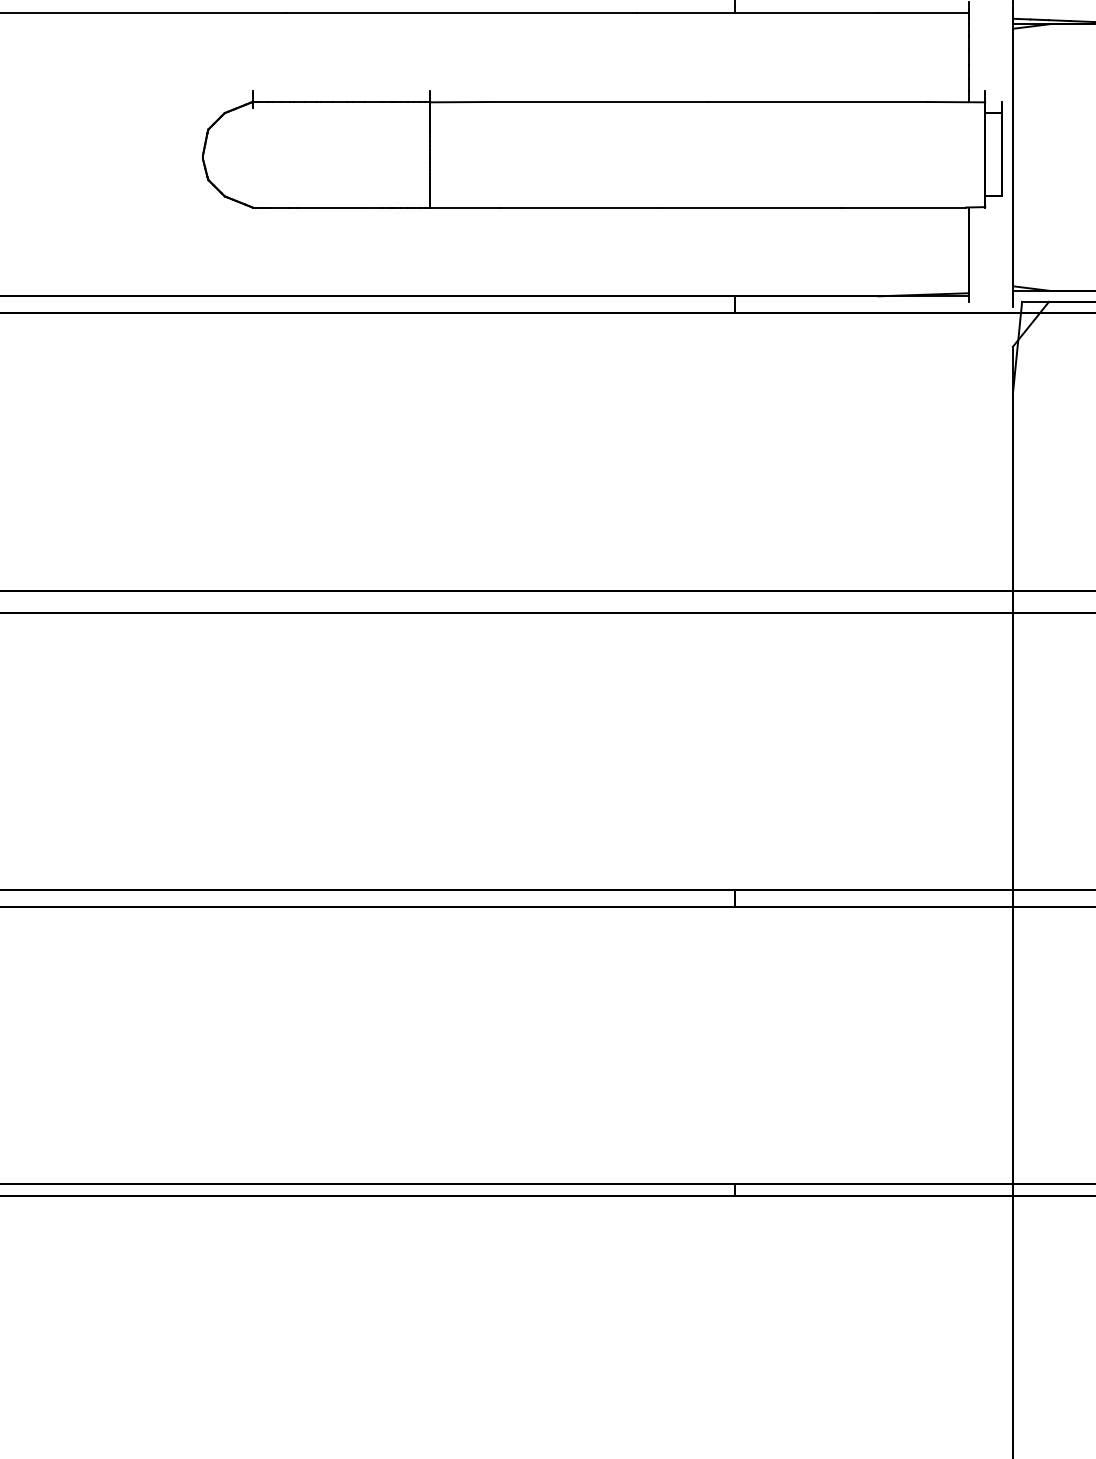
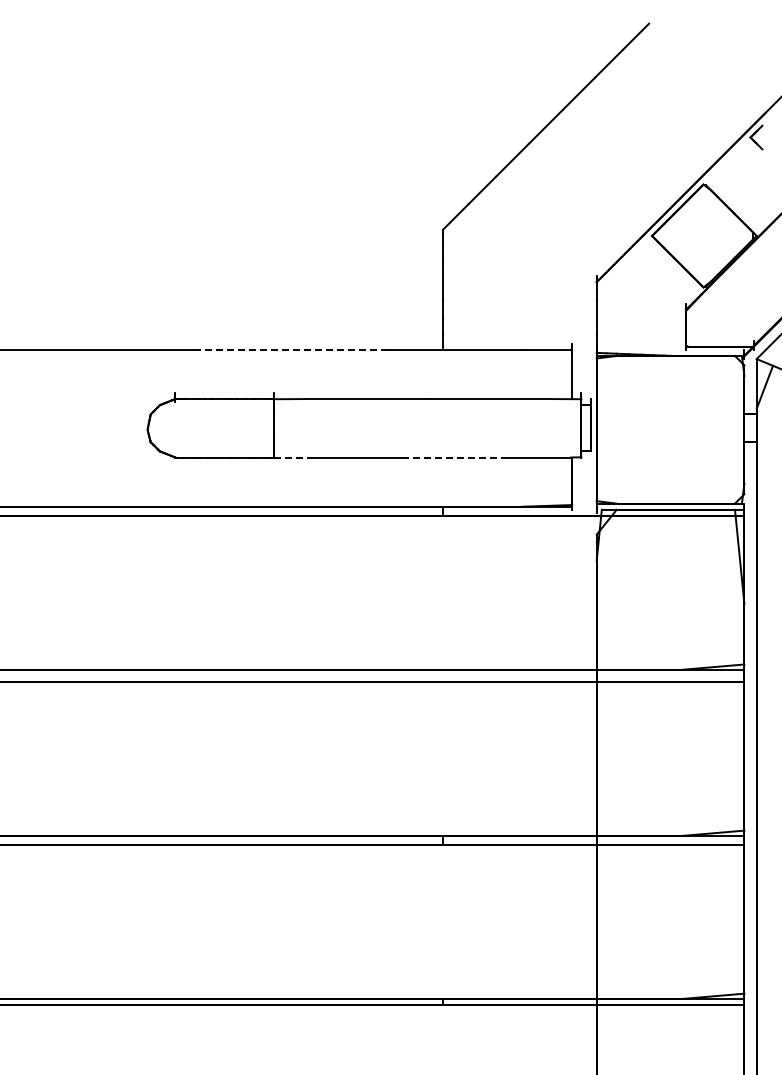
line: (460, 12) -> (290, 349), solid -> dashed
line: (465, 207) -> (293, 457), solid -> dashed
line: (750, 207) -> (451, 457), solid -> dashed

